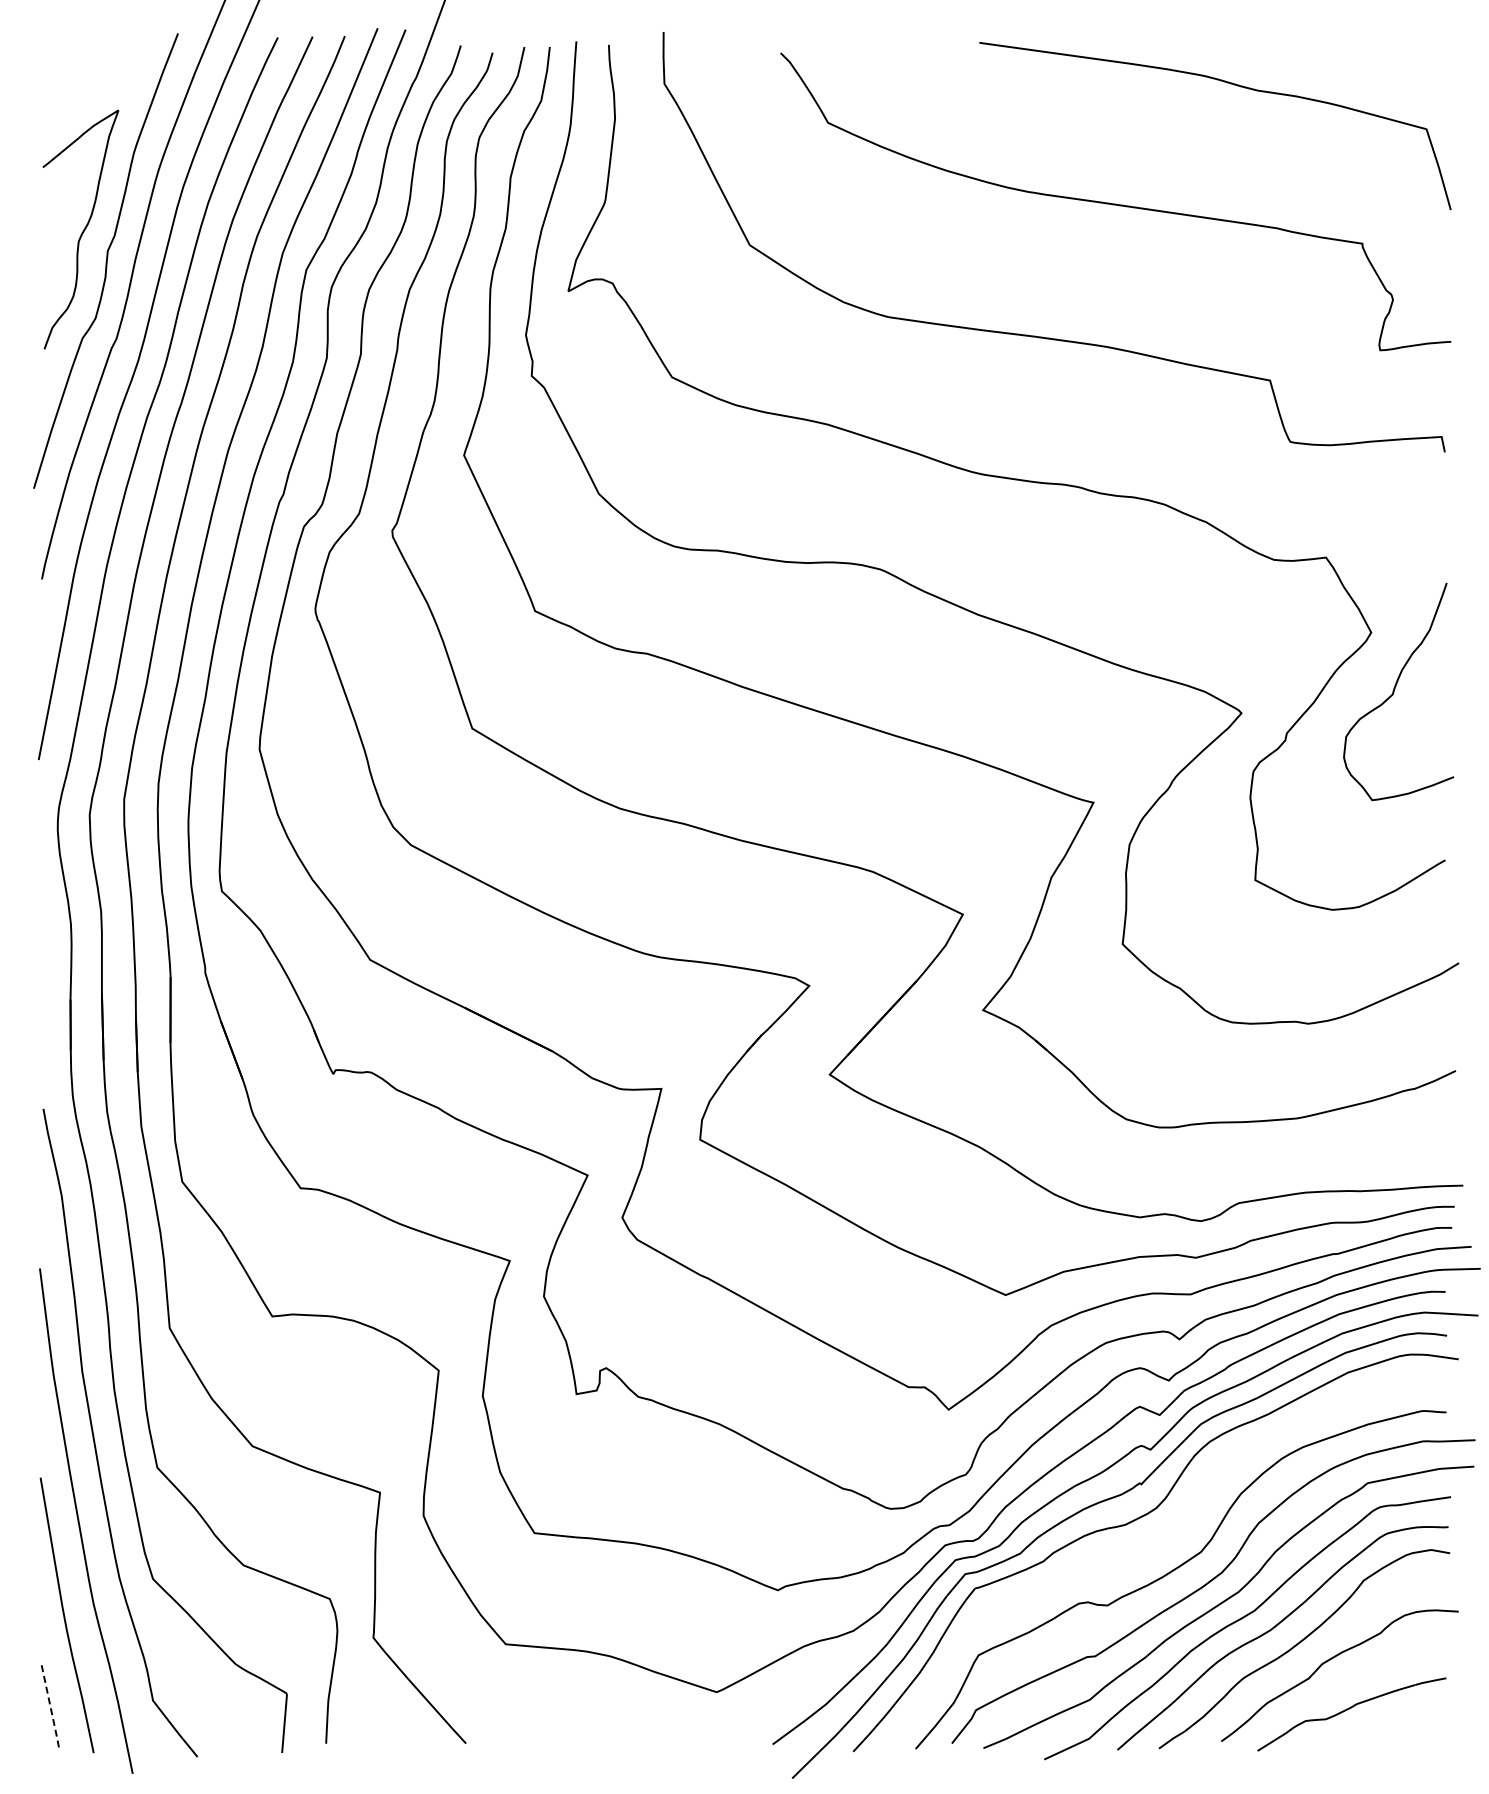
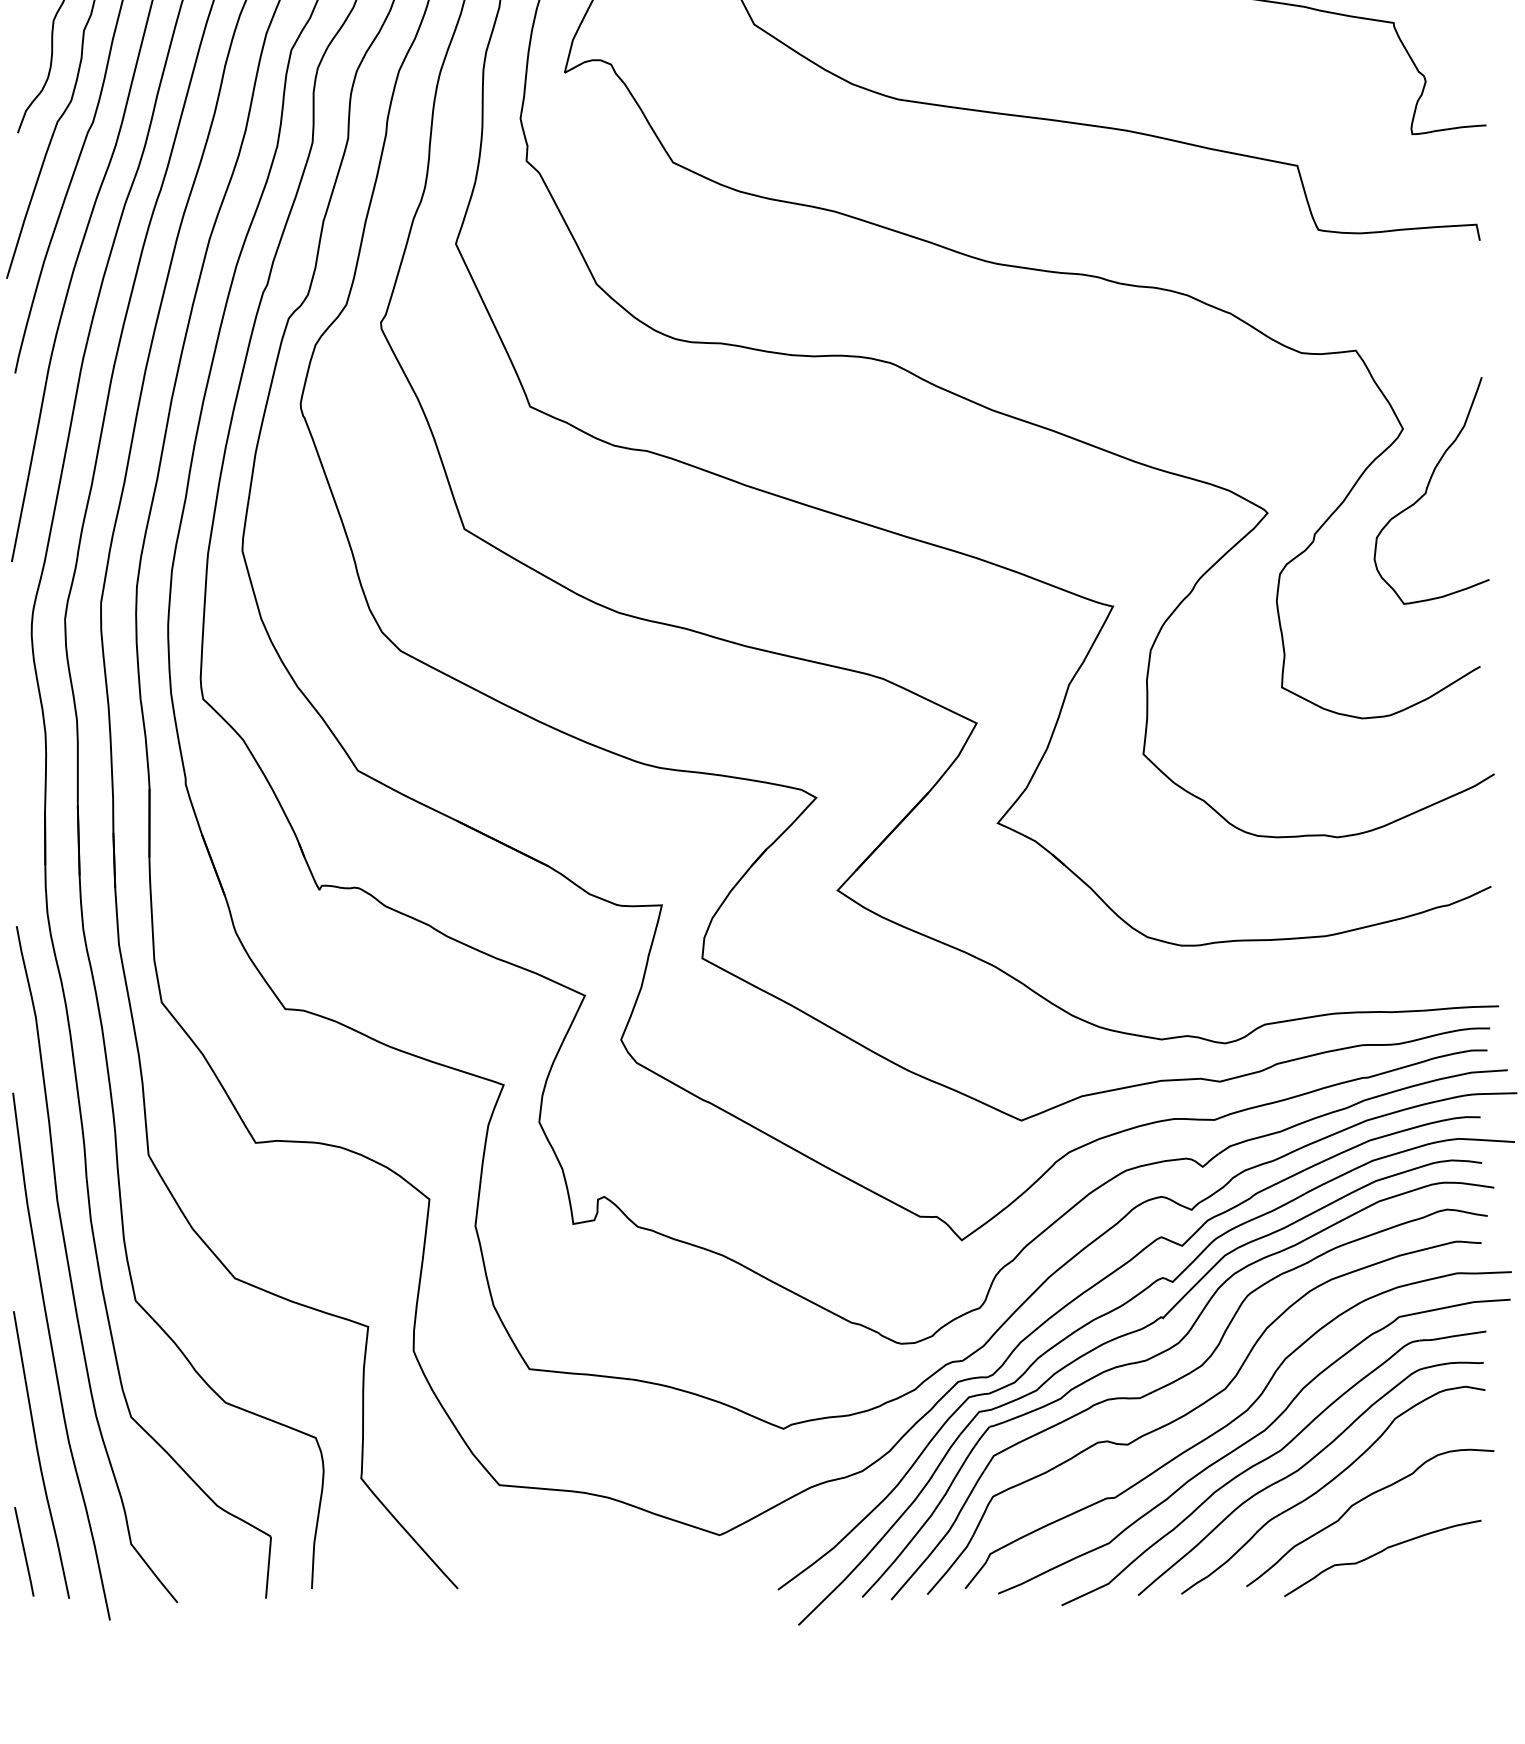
part: (1155, 1544) -> (1177, 1380), added
line: (51, 1709) -> (25, 1553), dashed -> solid

